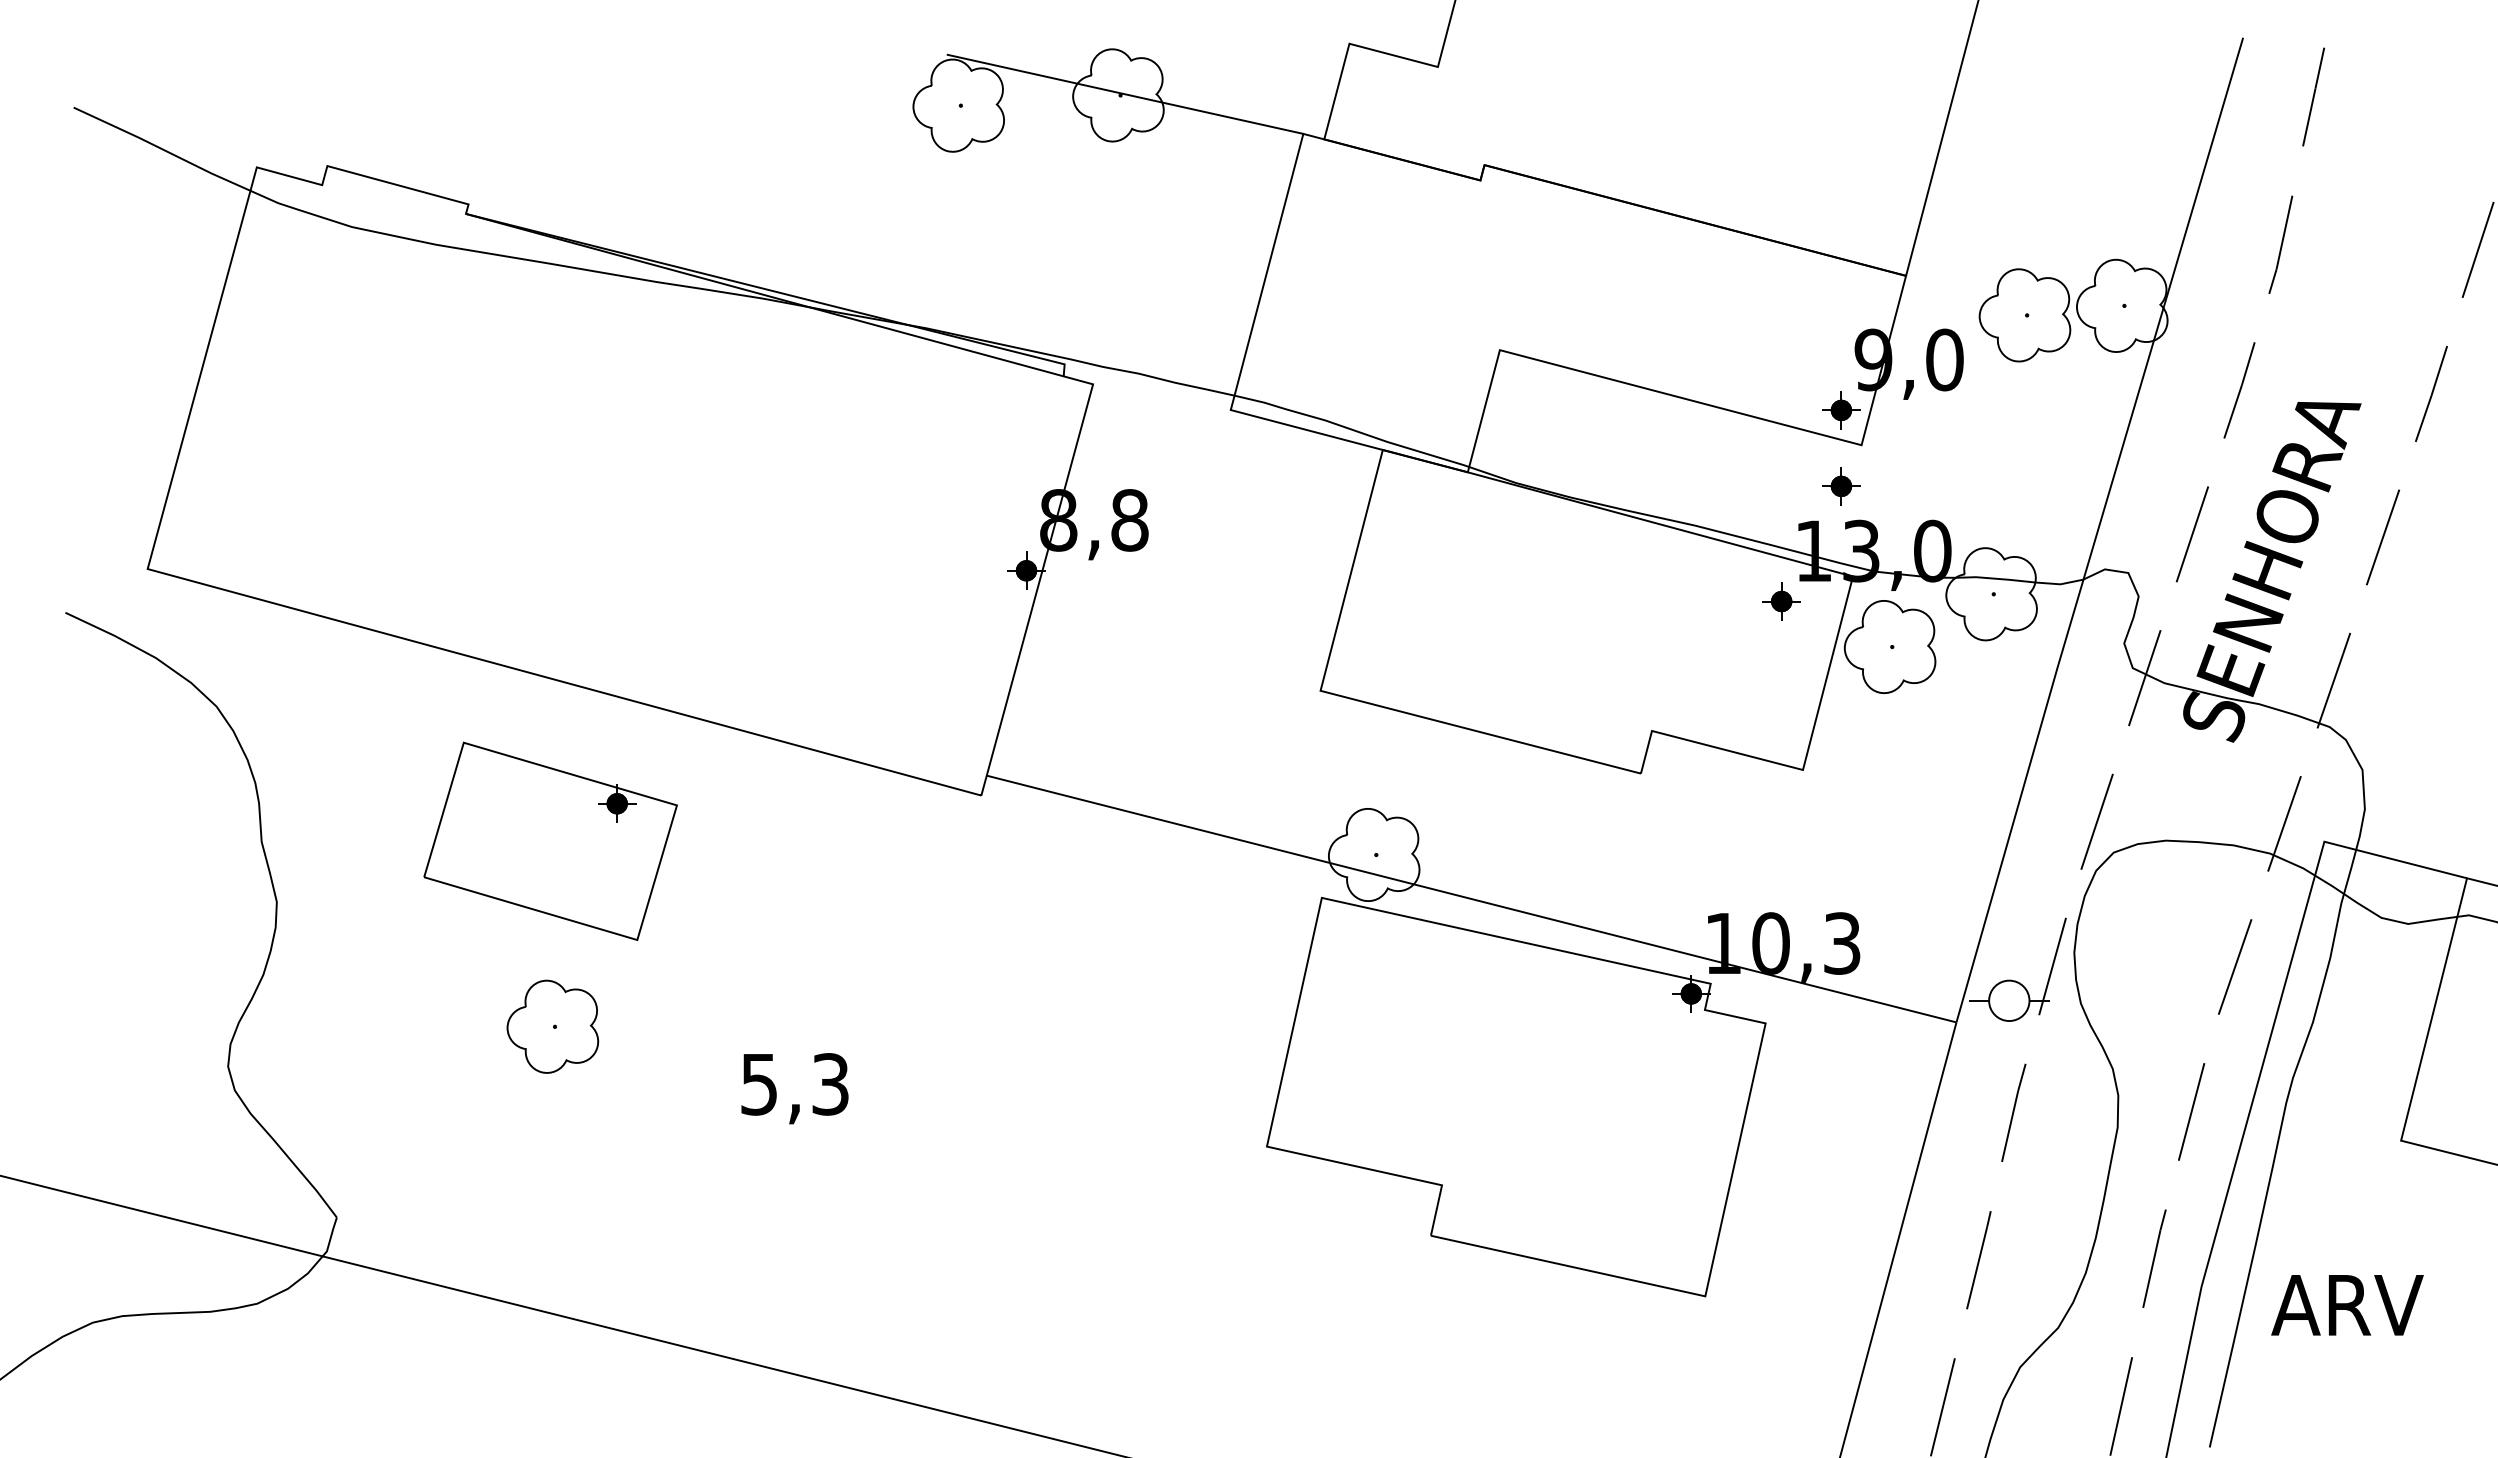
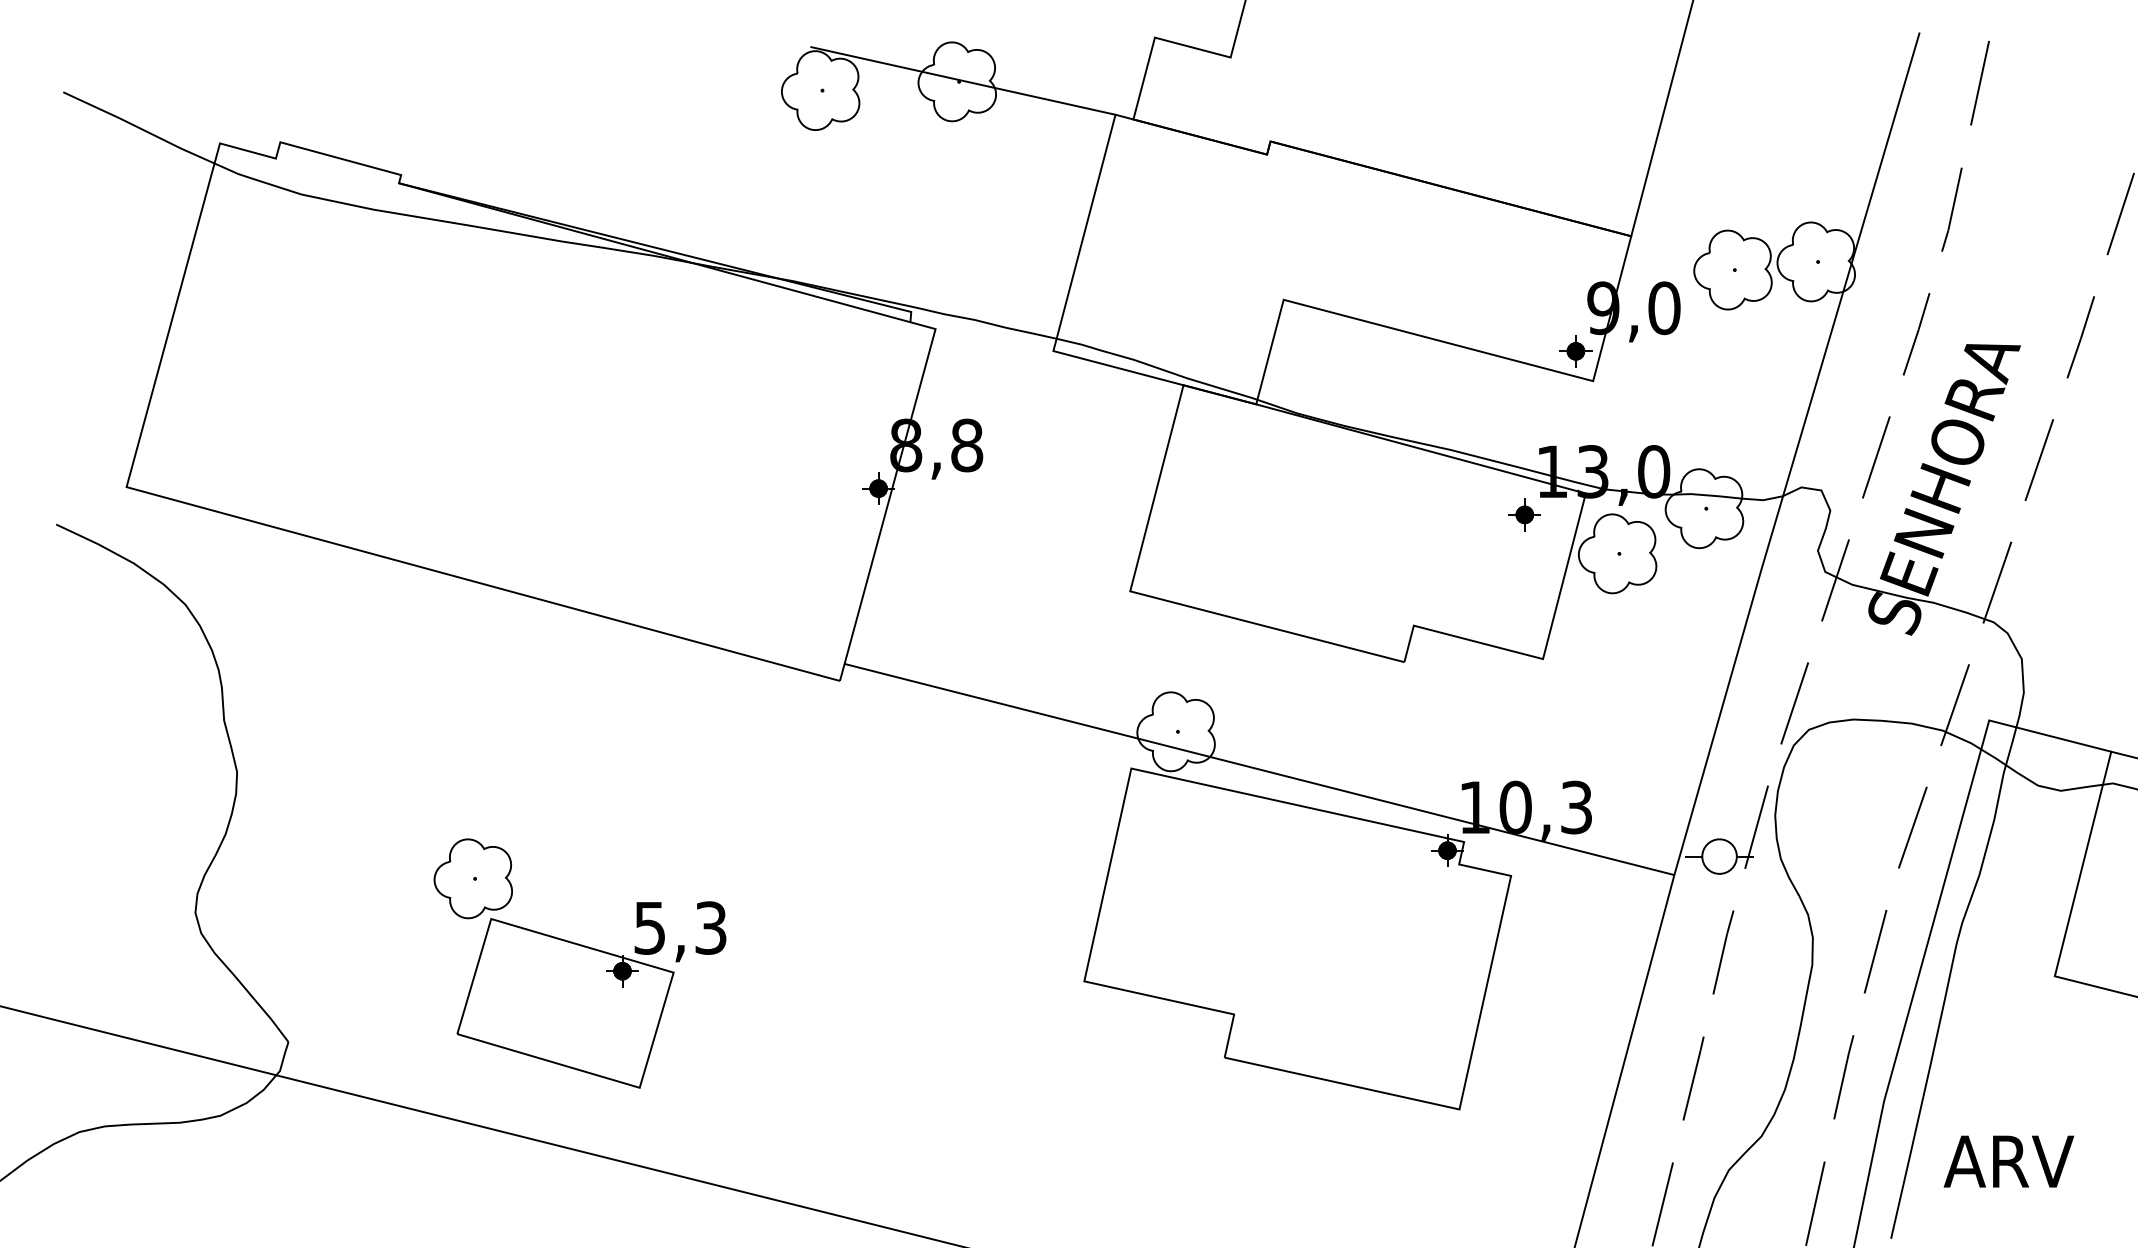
part: (1841, 486) -> (1576, 416), removed
part: (550, 840) -> (565, 1002), moved
text: (2347, 1305) -> (2008, 1161), moved

